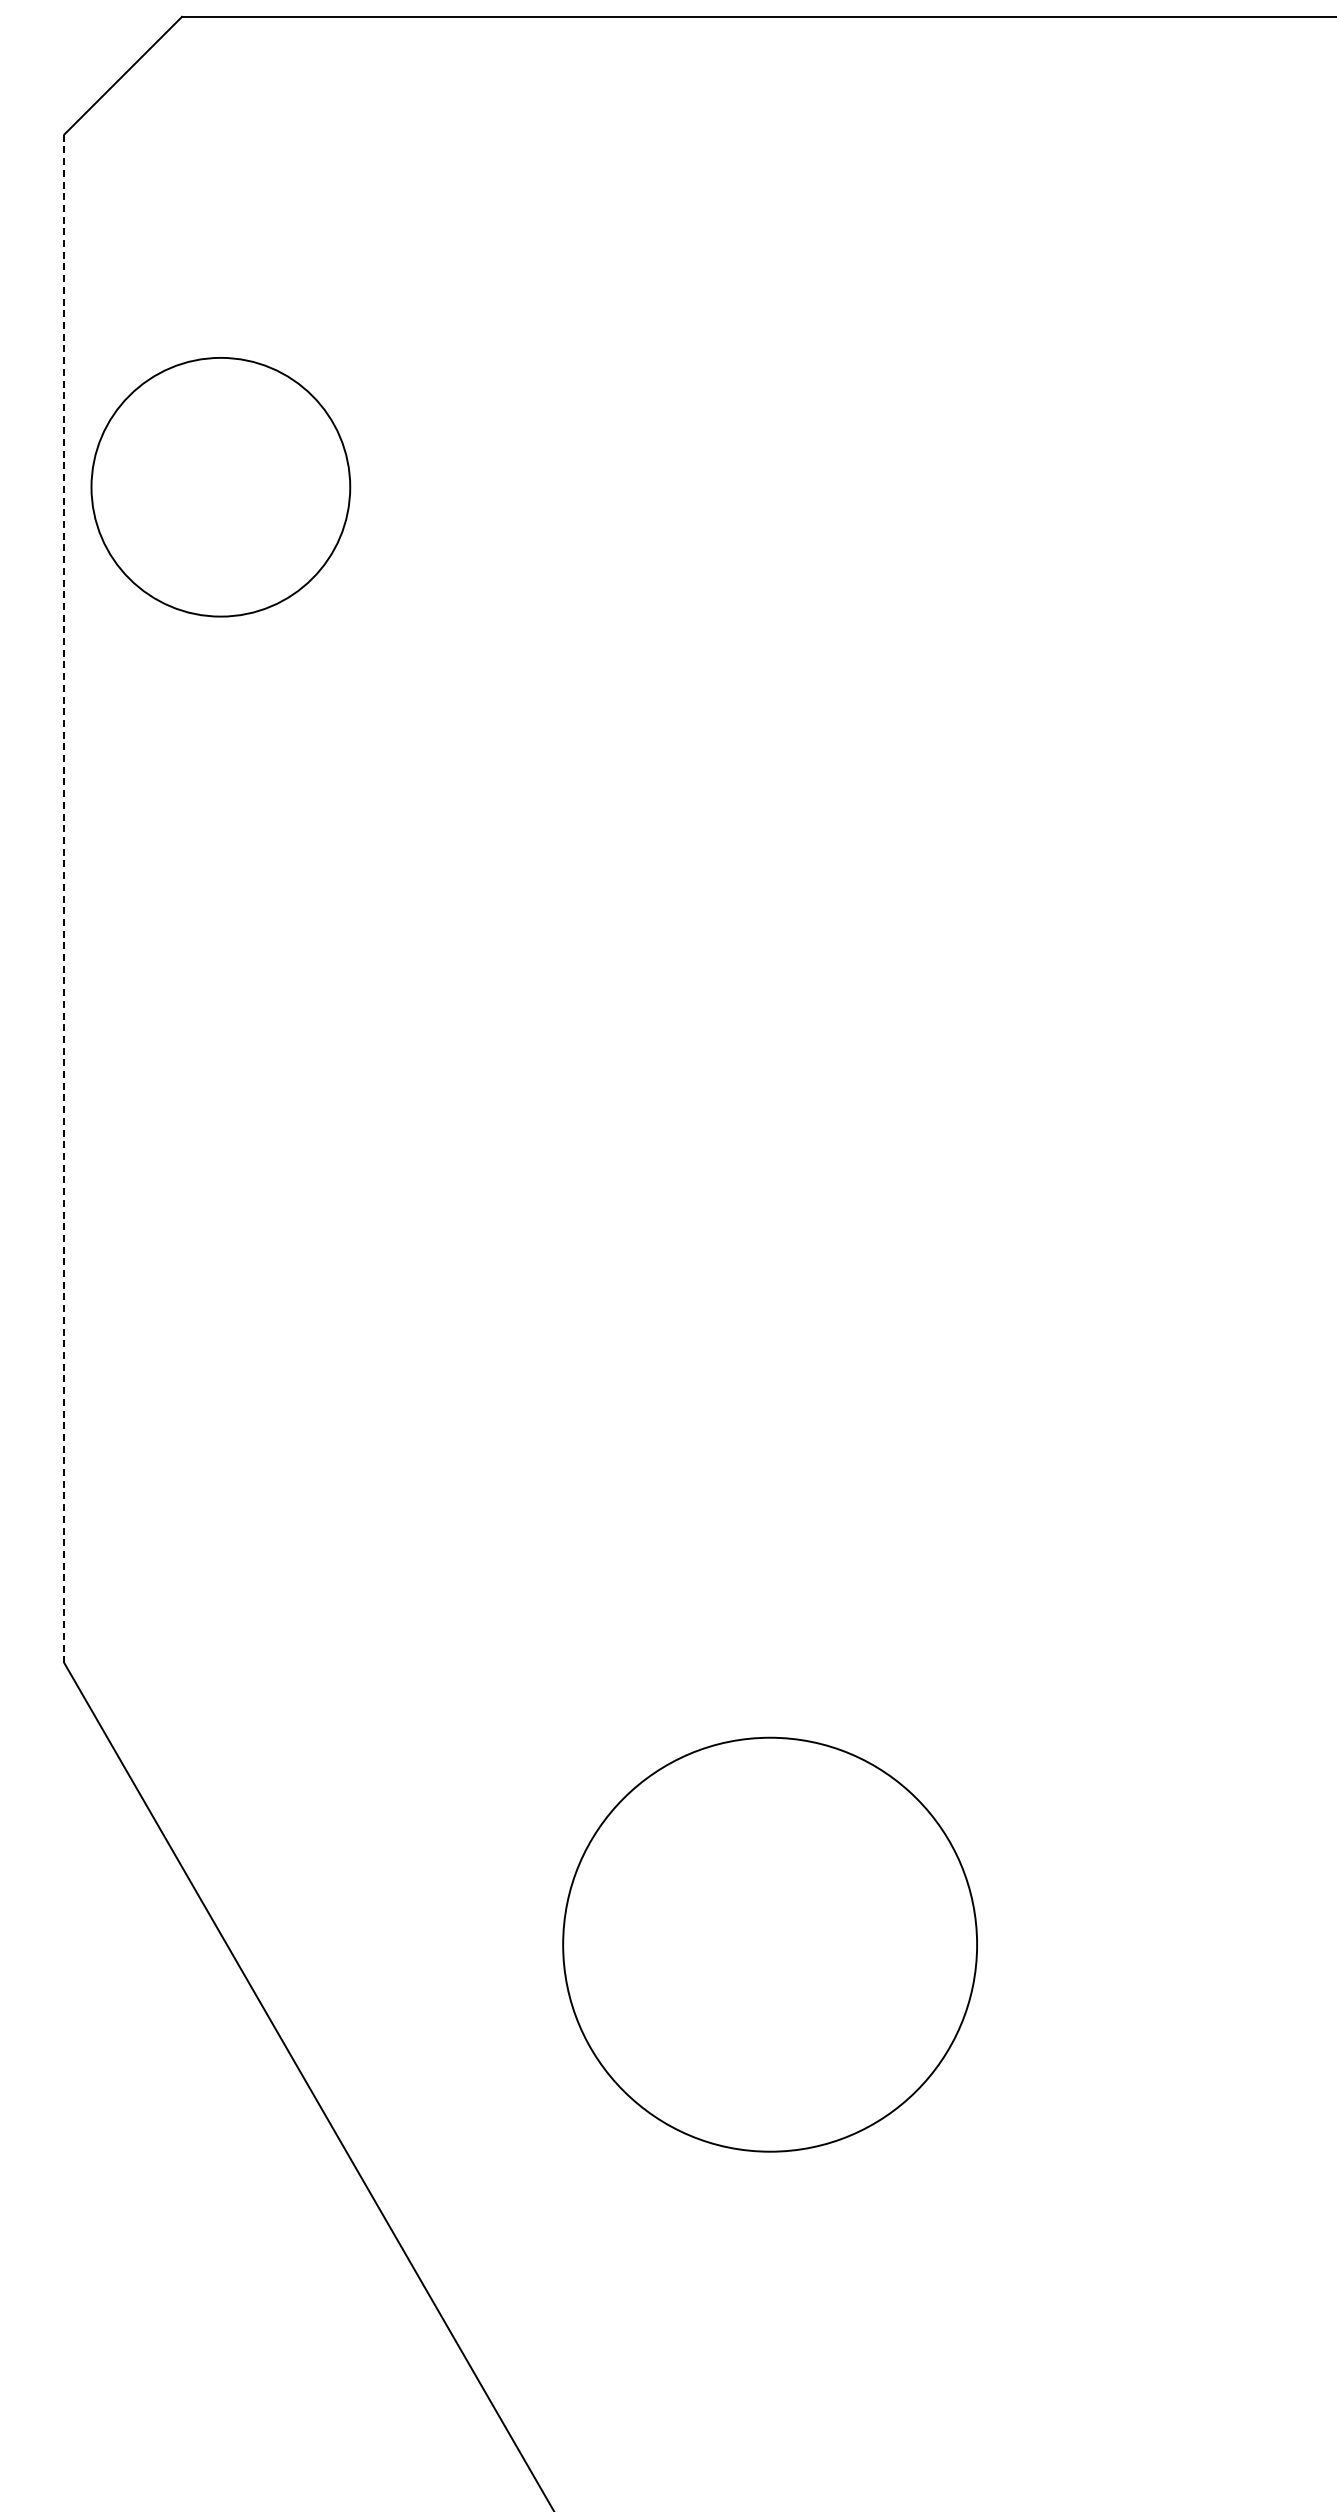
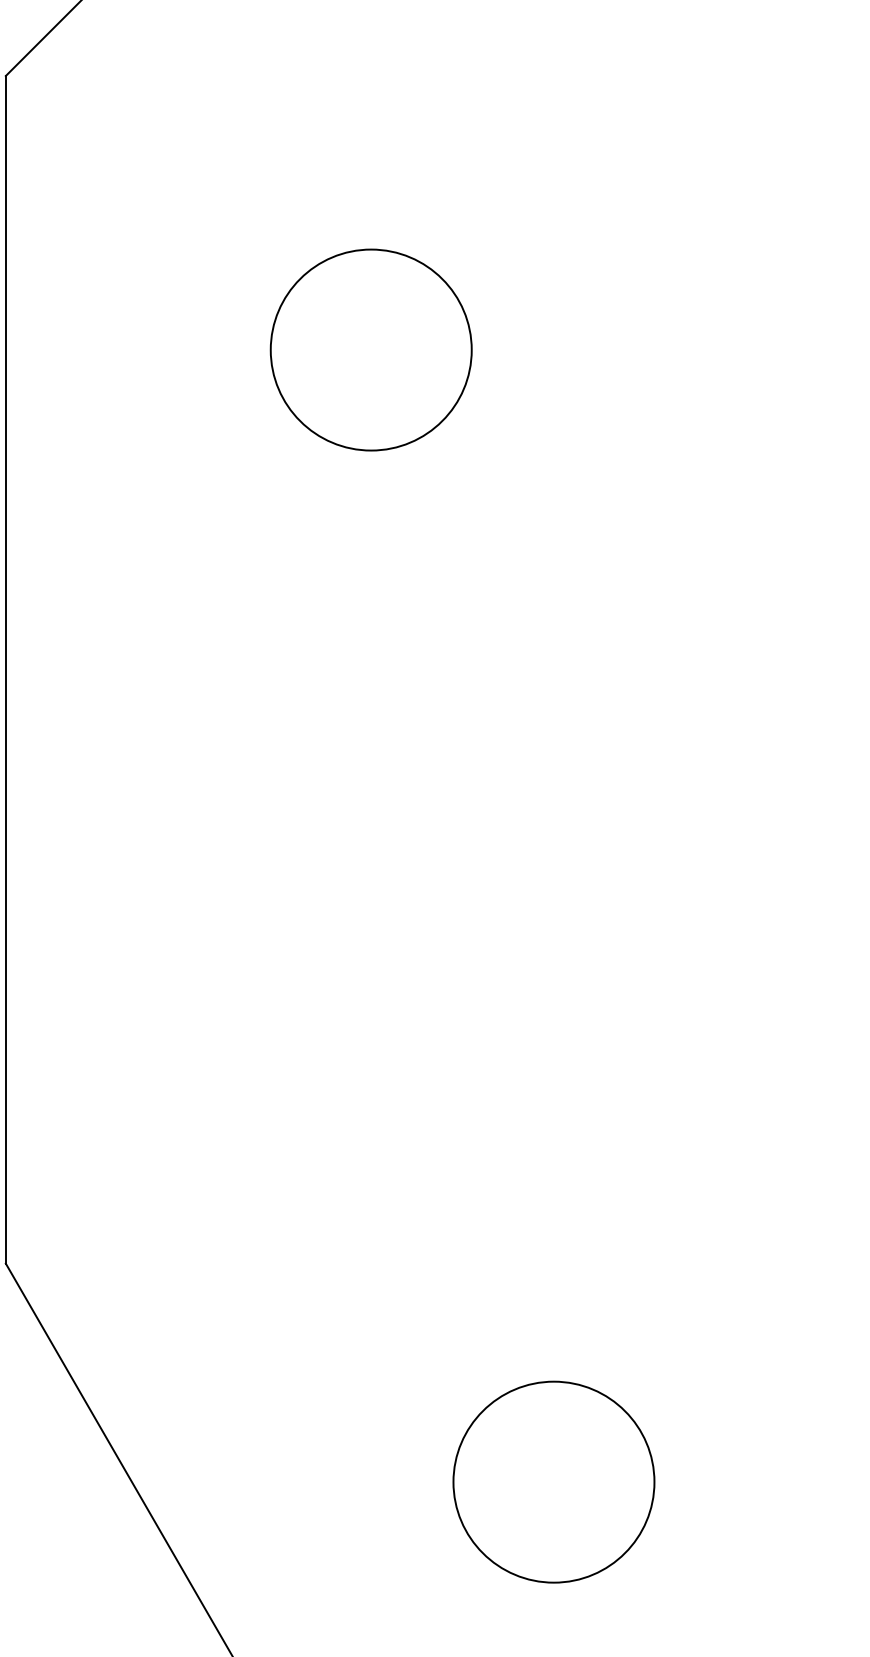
circle: (220, 487) -> (370, 350), moved
line: (64, 898) -> (5, 669), dashed -> solid
circle: (769, 1944) -> (553, 1482), size x0.62

